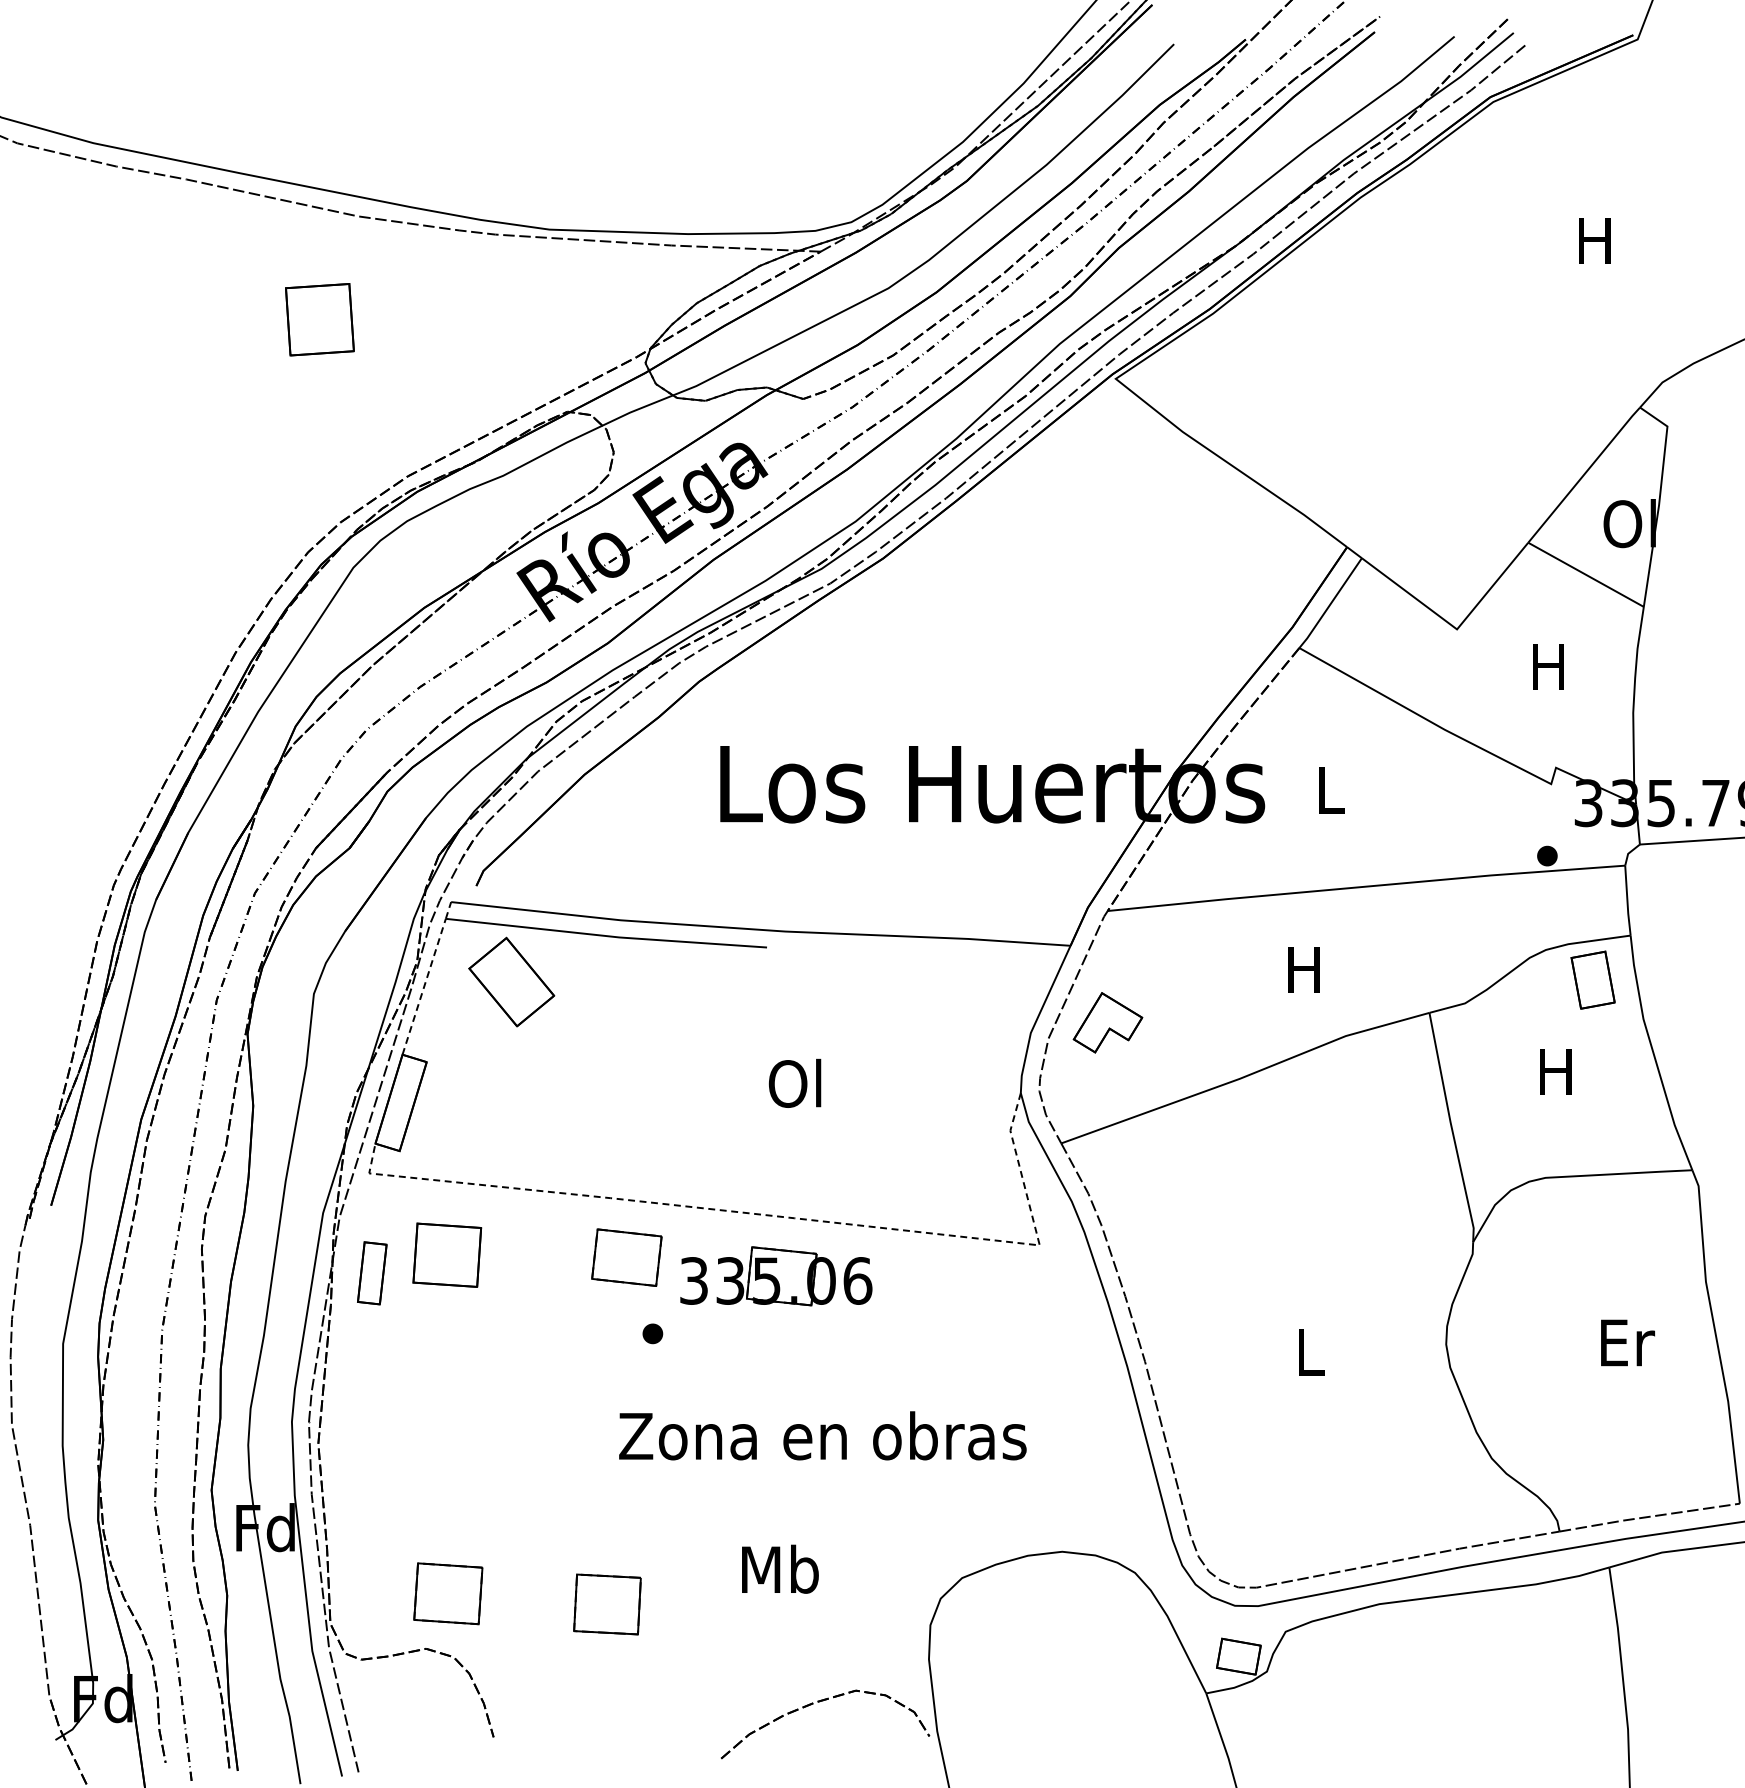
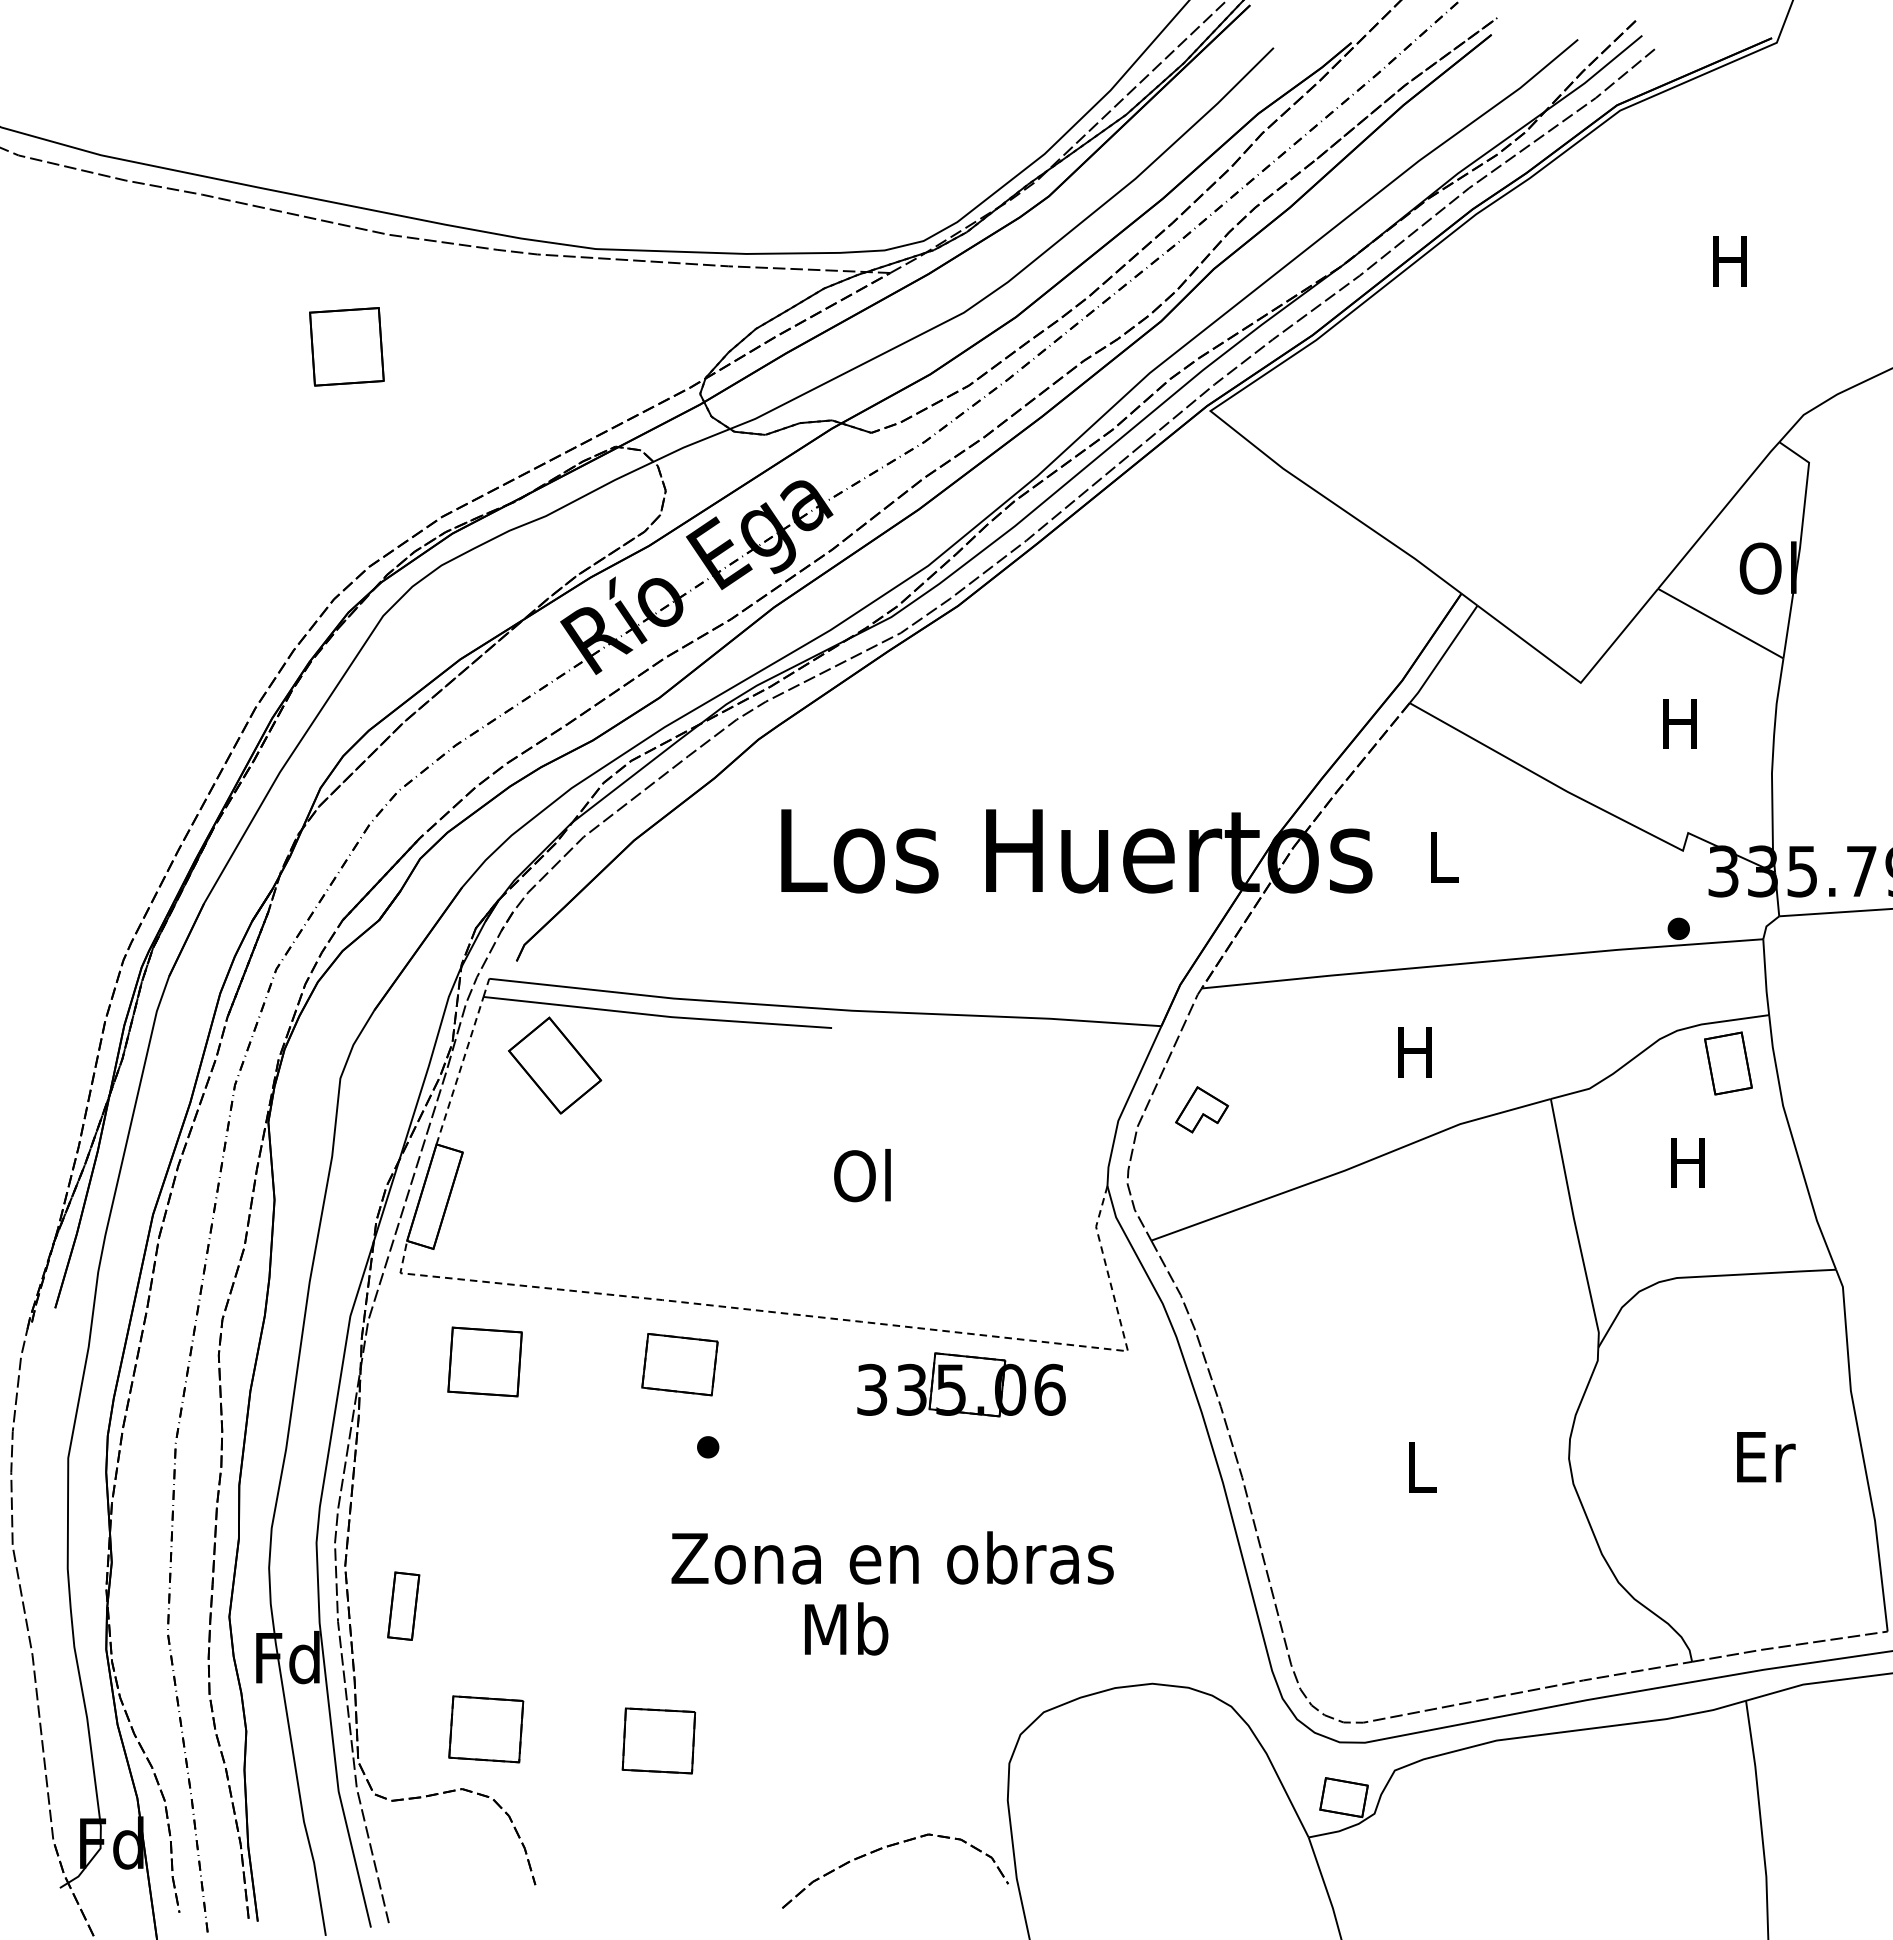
part: (1107, 1022) -> (1201, 1109), size x0.7
part: (372, 1273) -> (403, 1606), moved
part: (776, 1276) -> (961, 1385), moved
text: (780, 1568) -> (846, 1628), moved

